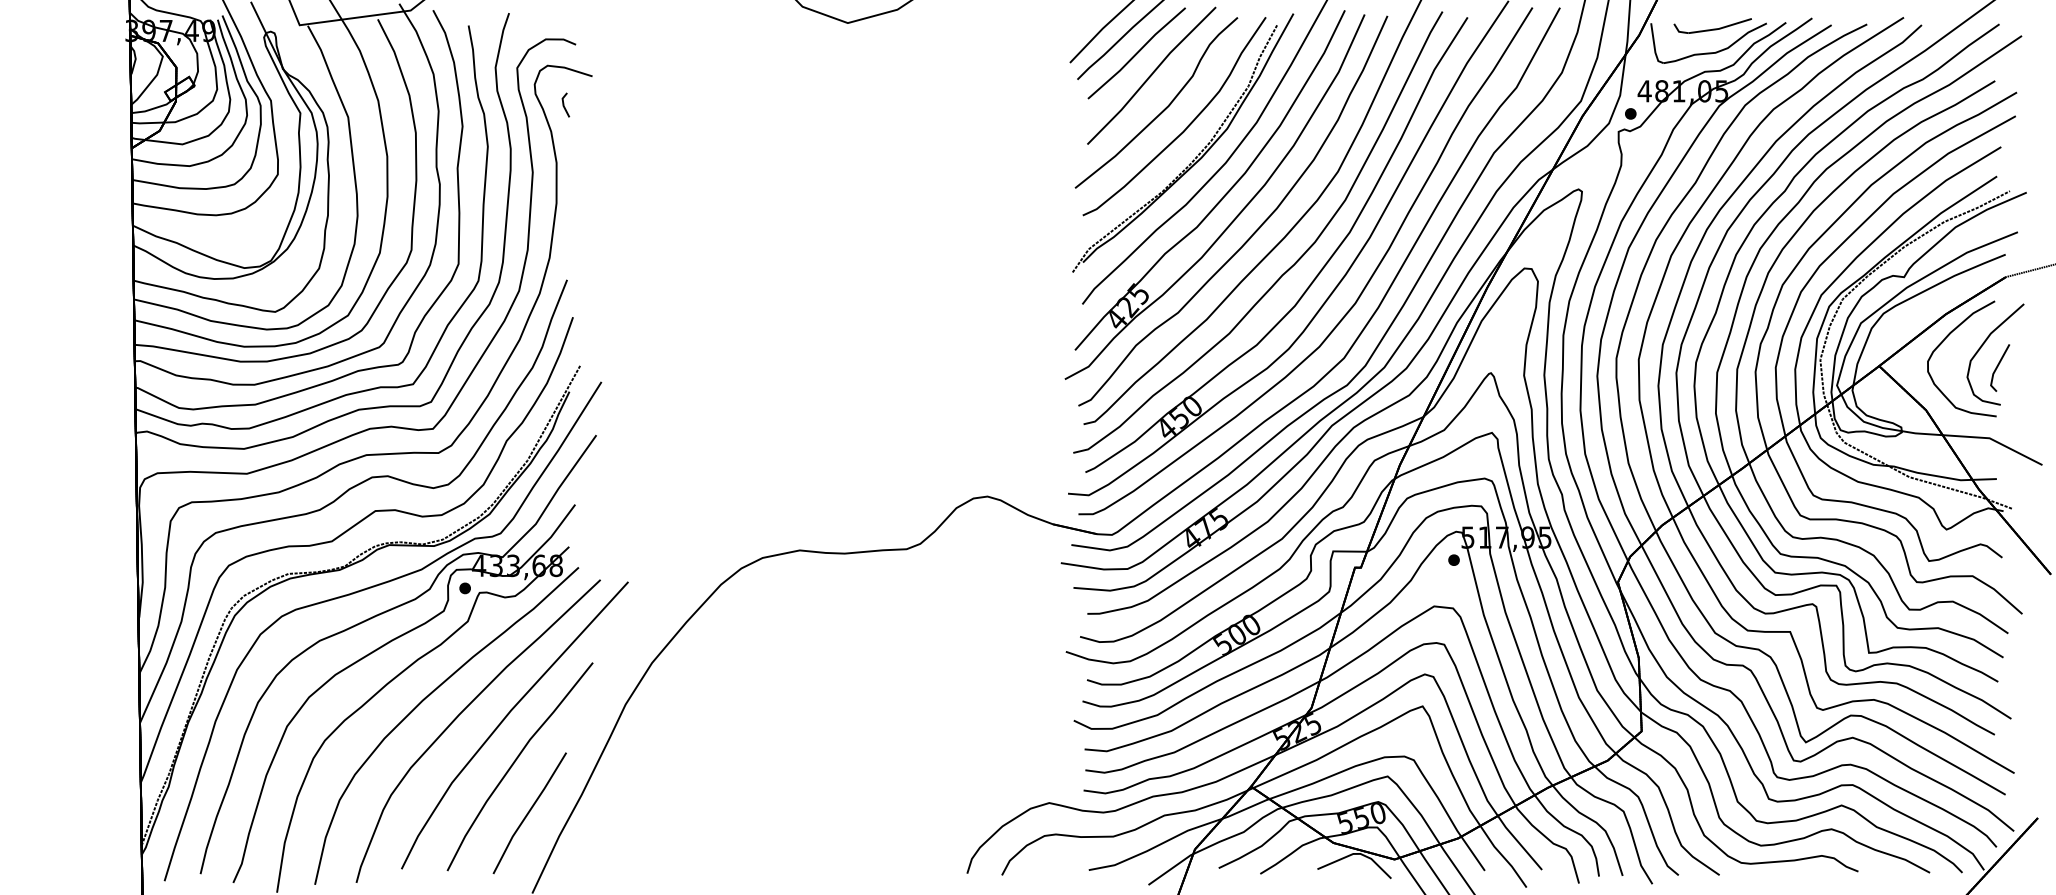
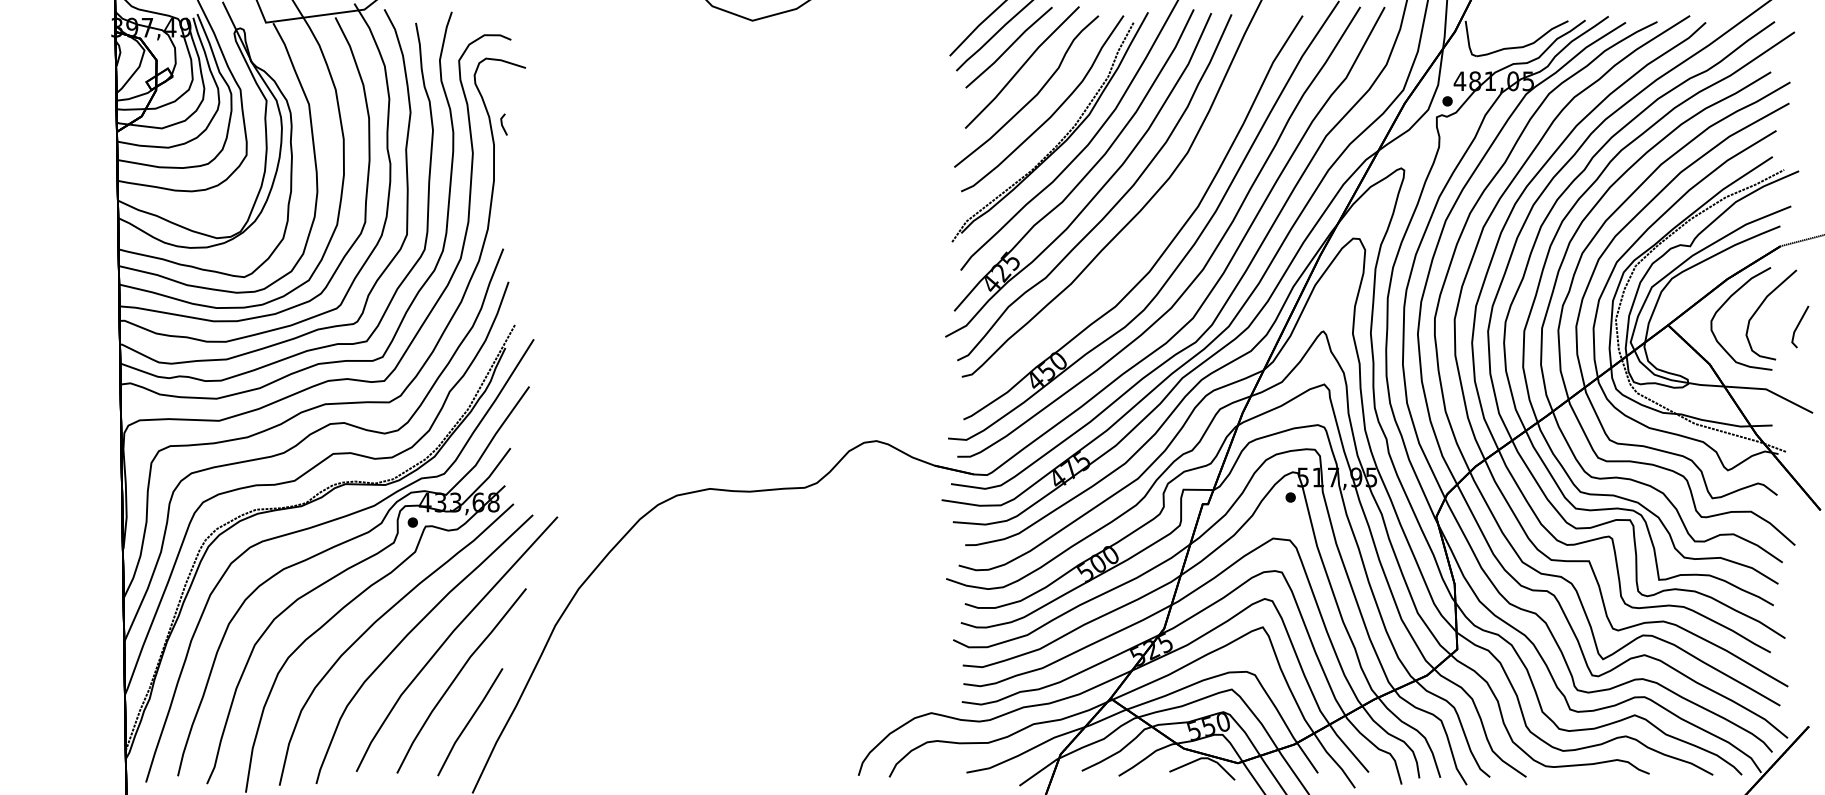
part: (1712, 25) -> (1520, 22), removed
line: (564, 104) -> (502, 124), moved
curve: (1291, 265) -> (1146, 235), removed
line: (1999, 365) -> (1799, 324), moved

